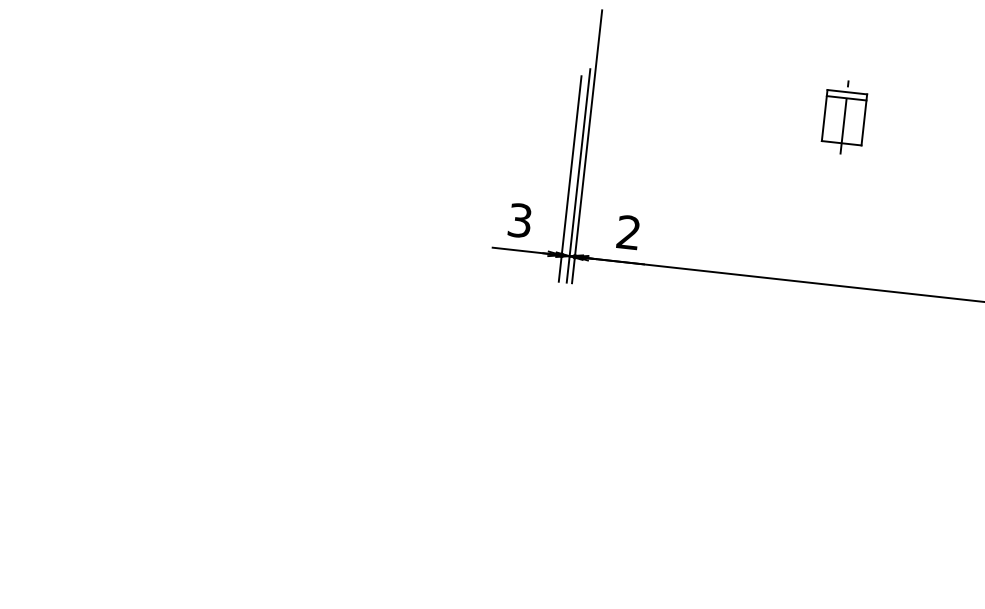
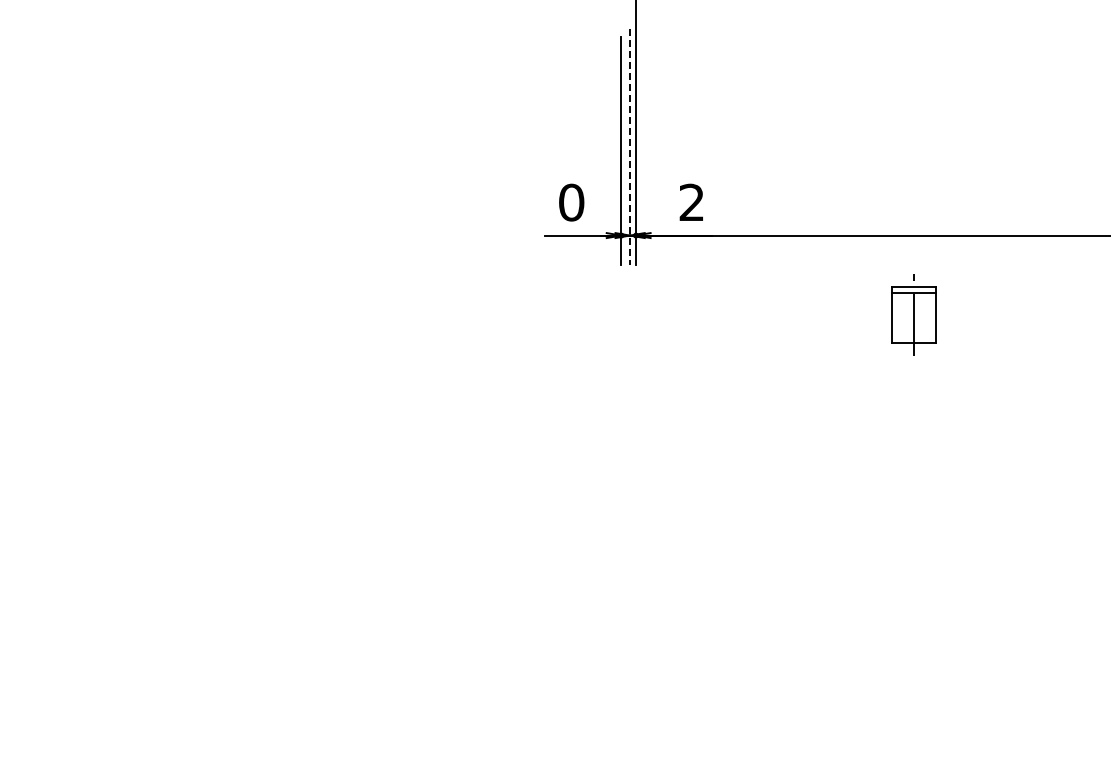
part: (844, 117) -> (913, 314), moved
line: (578, 176) -> (630, 147), solid -> dashed
text: (519, 220) -> (571, 202), 3 -> 0

